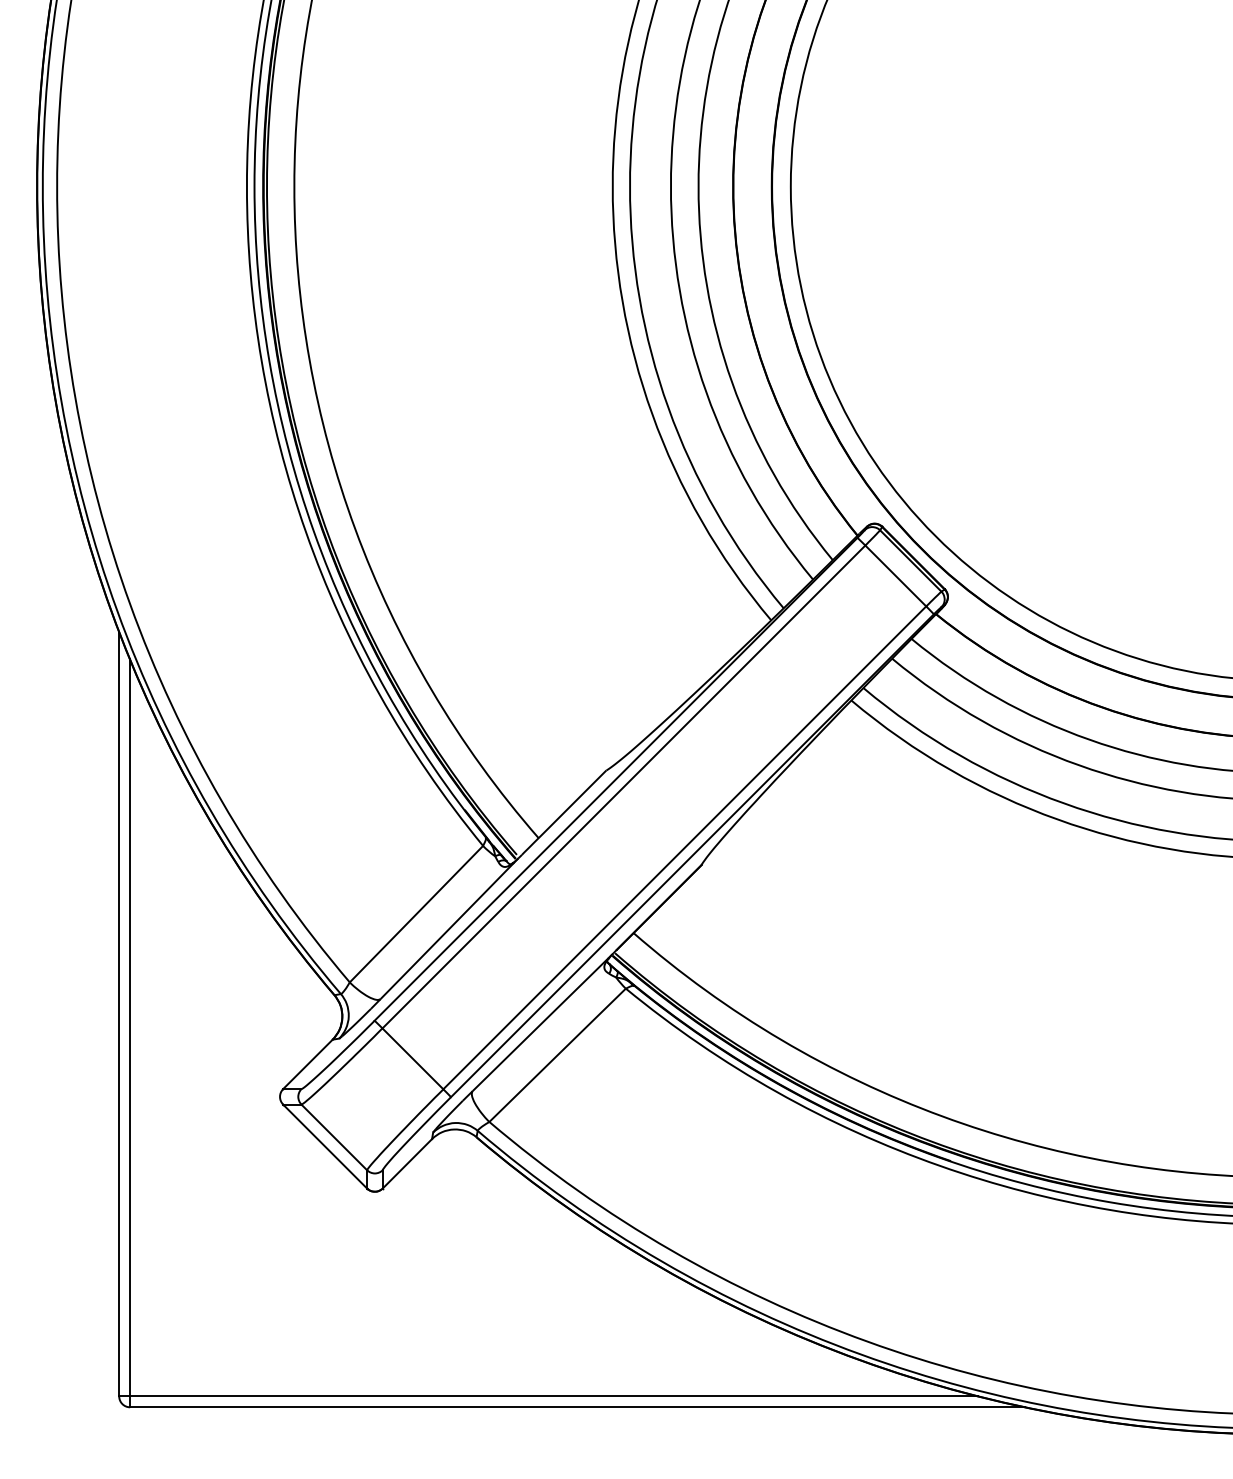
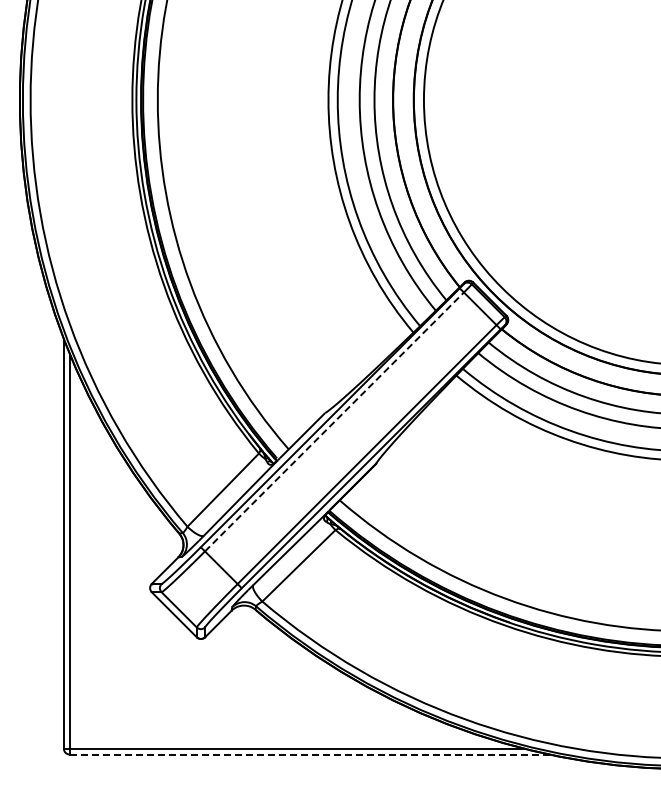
line: (623, 786) -> (334, 421), solid -> dashed
line: (577, 1407) -> (309, 754), solid -> dashed

